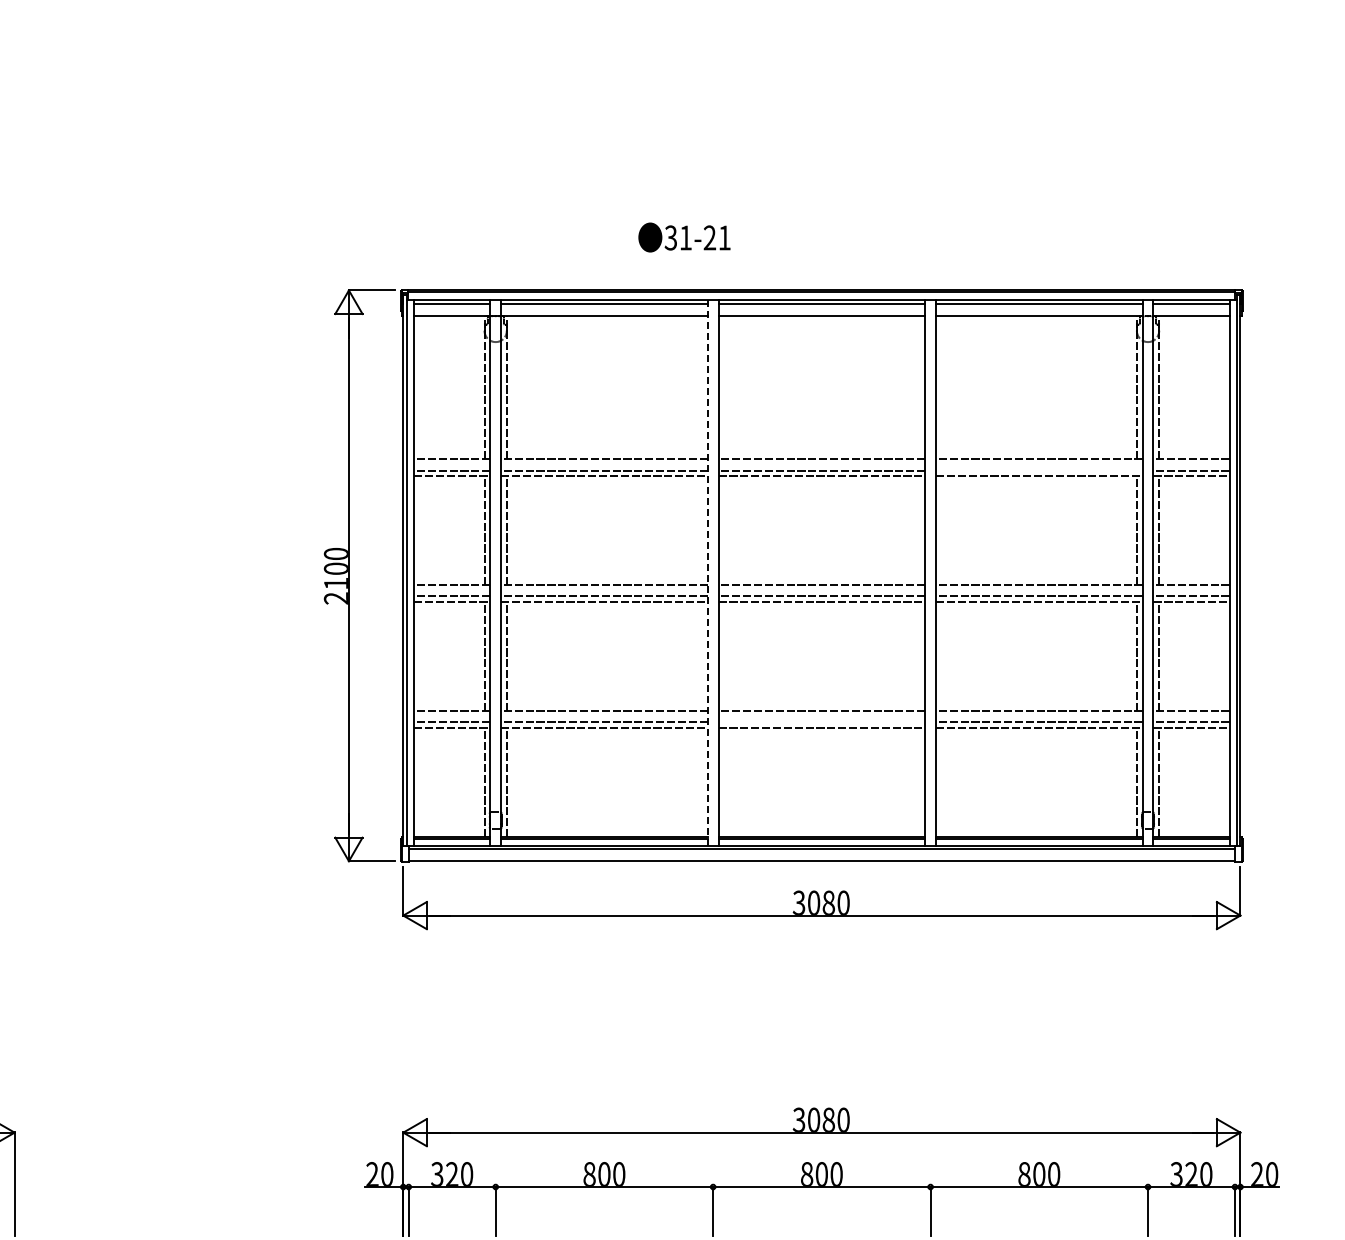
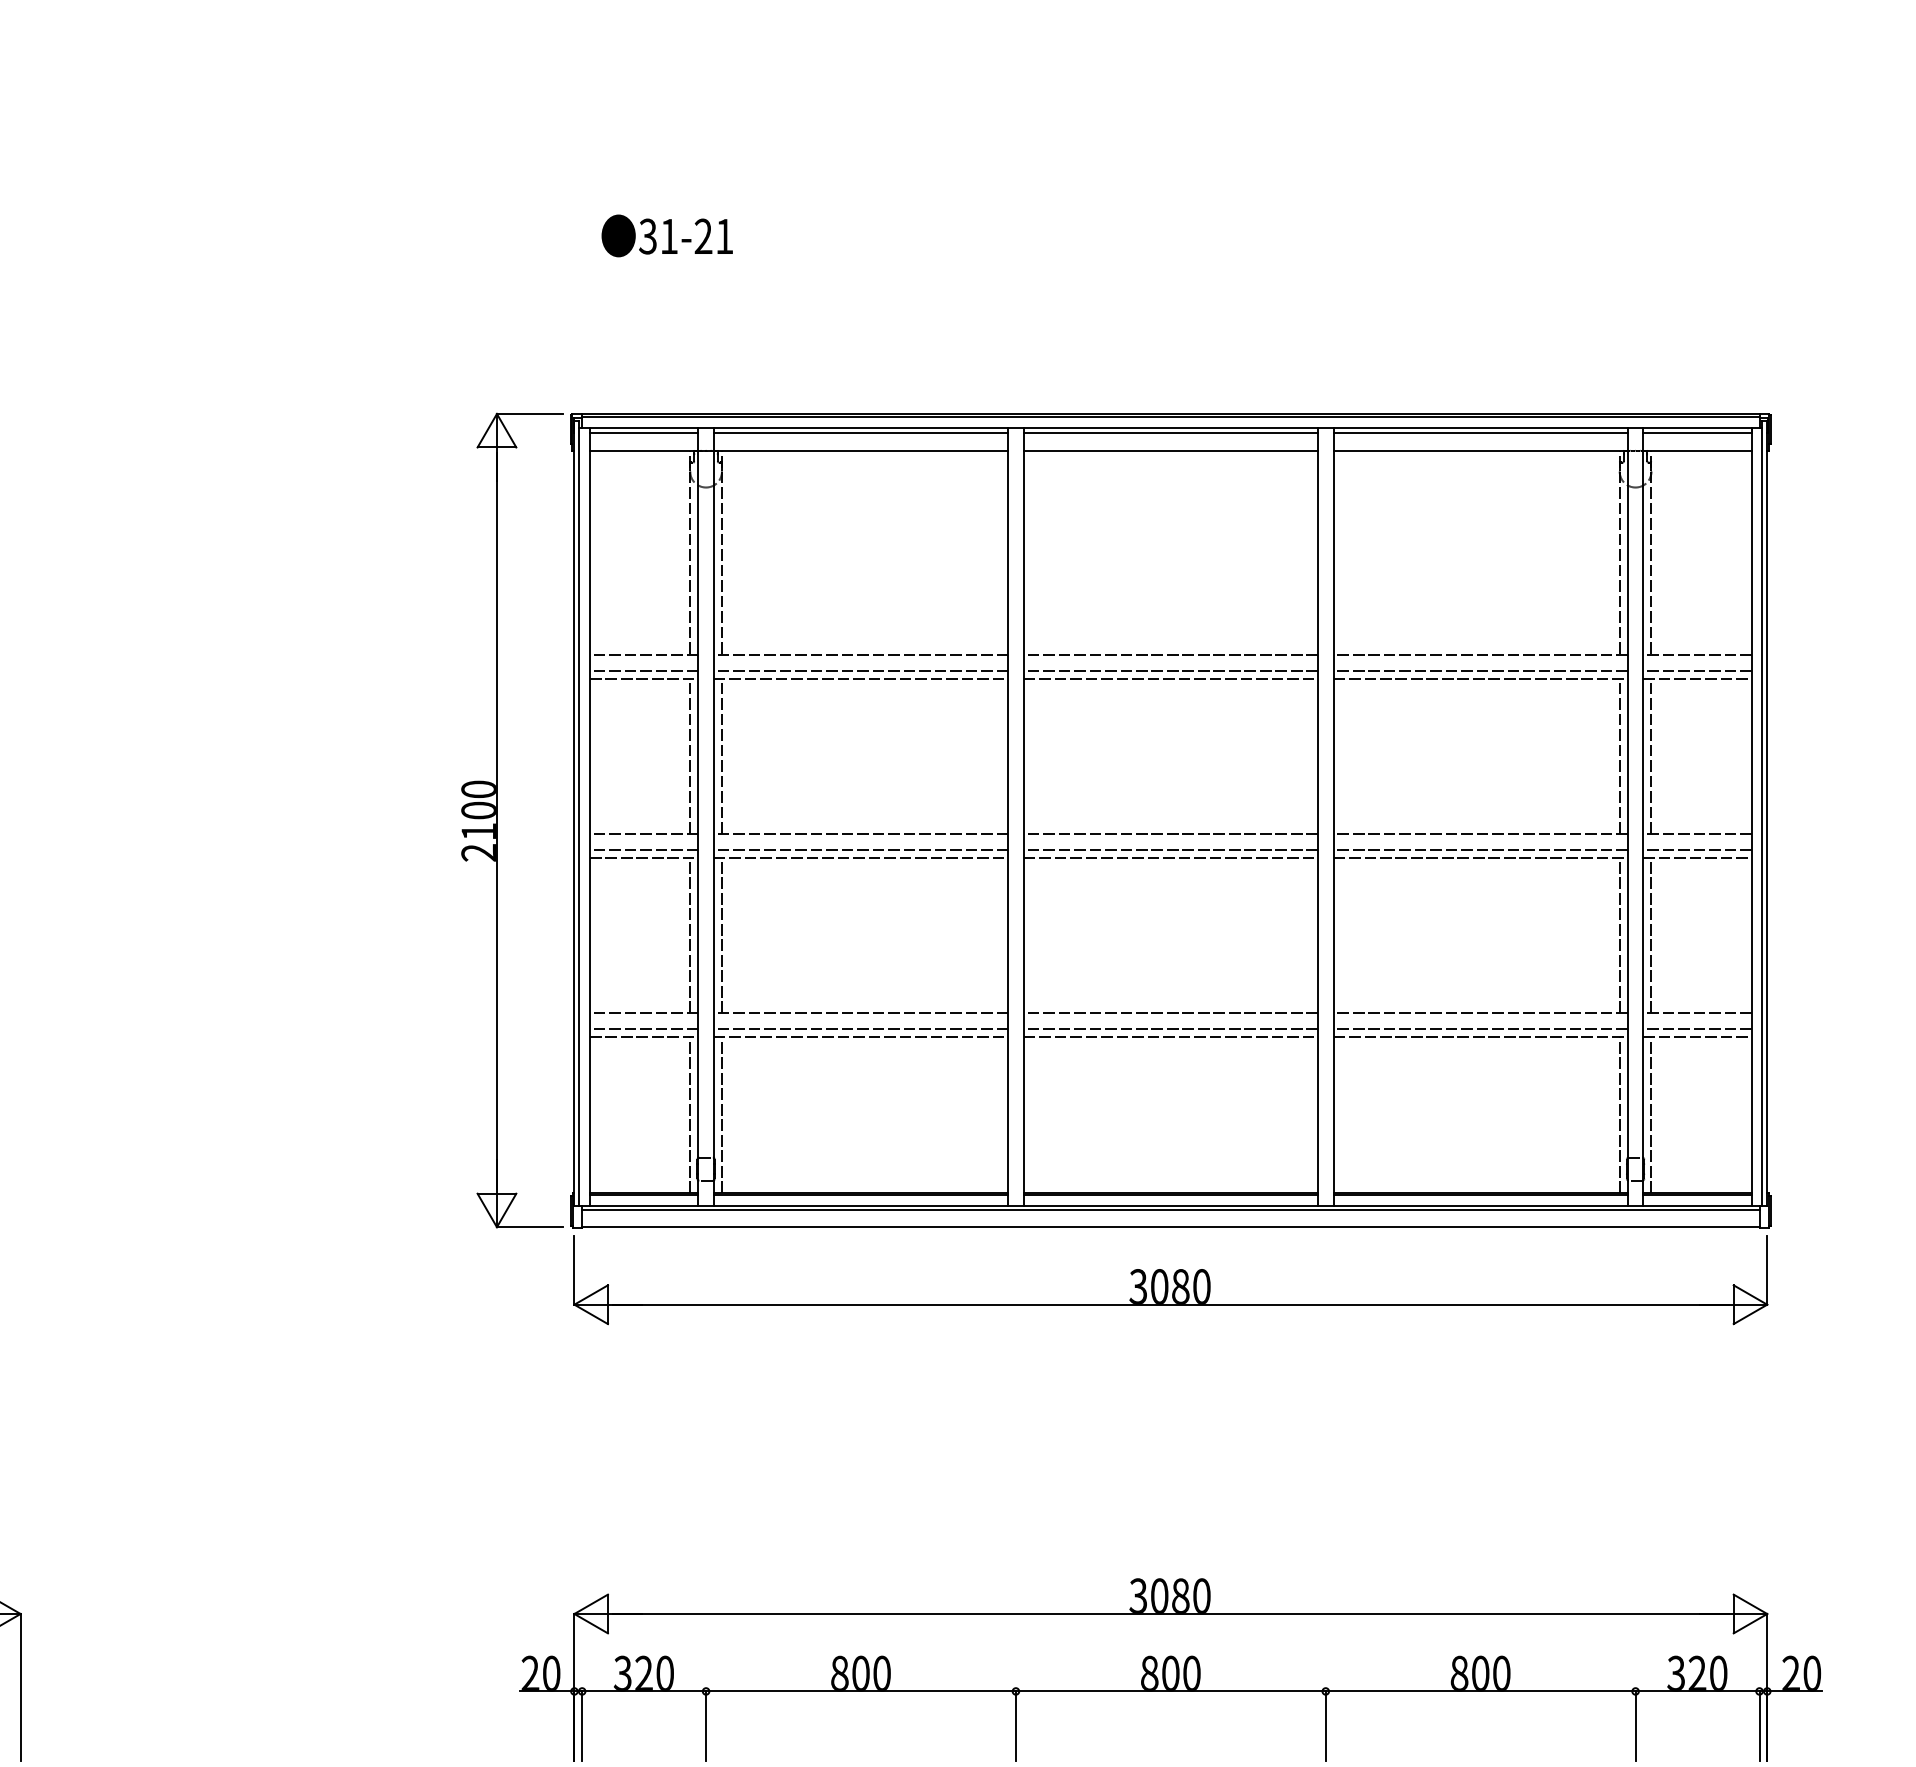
text: (684, 237) -> (667, 235), moved
line: (1039, 470) -> (1480, 670), added
line: (707, 572) -> (1007, 815), dashed -> solid
line: (821, 722) -> (1170, 1029), added

